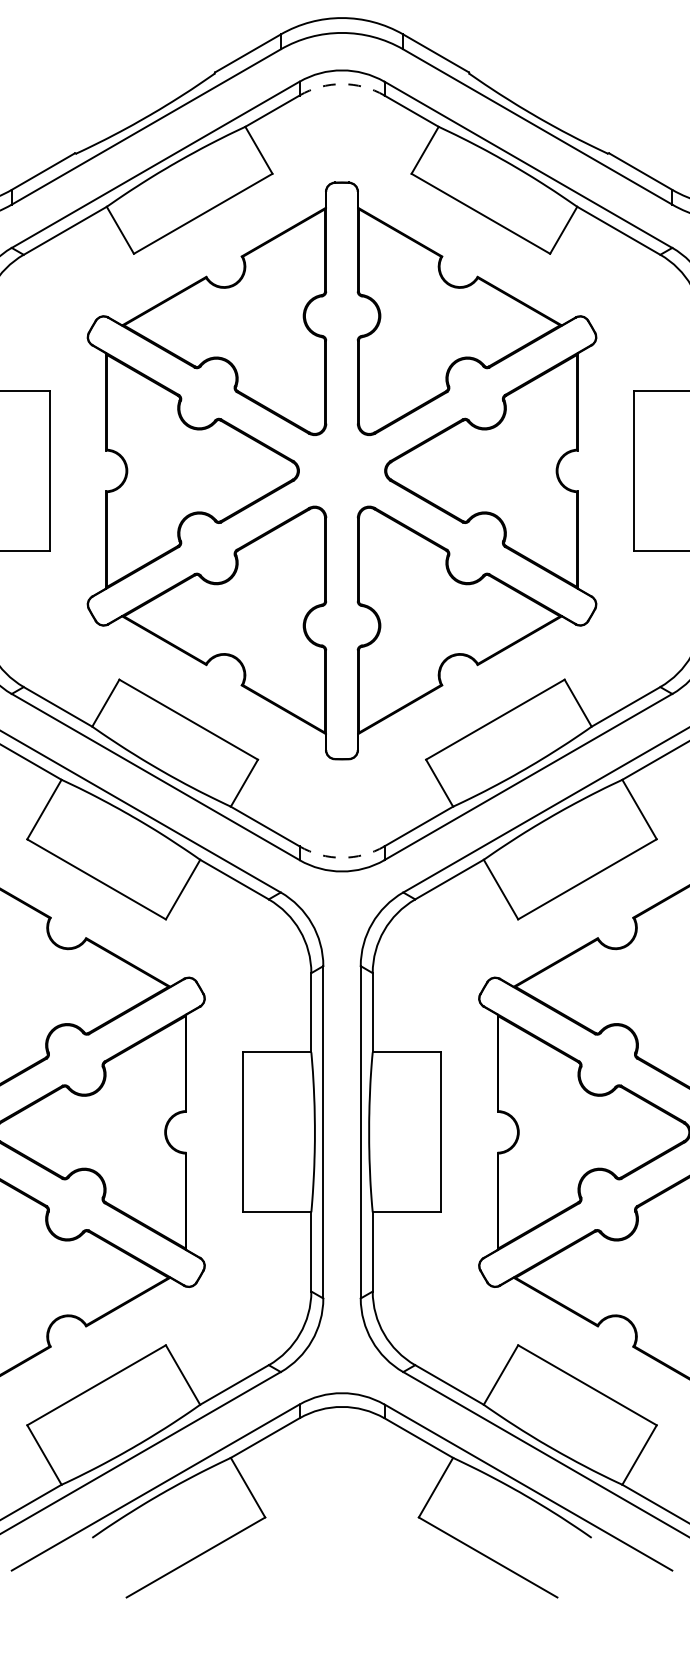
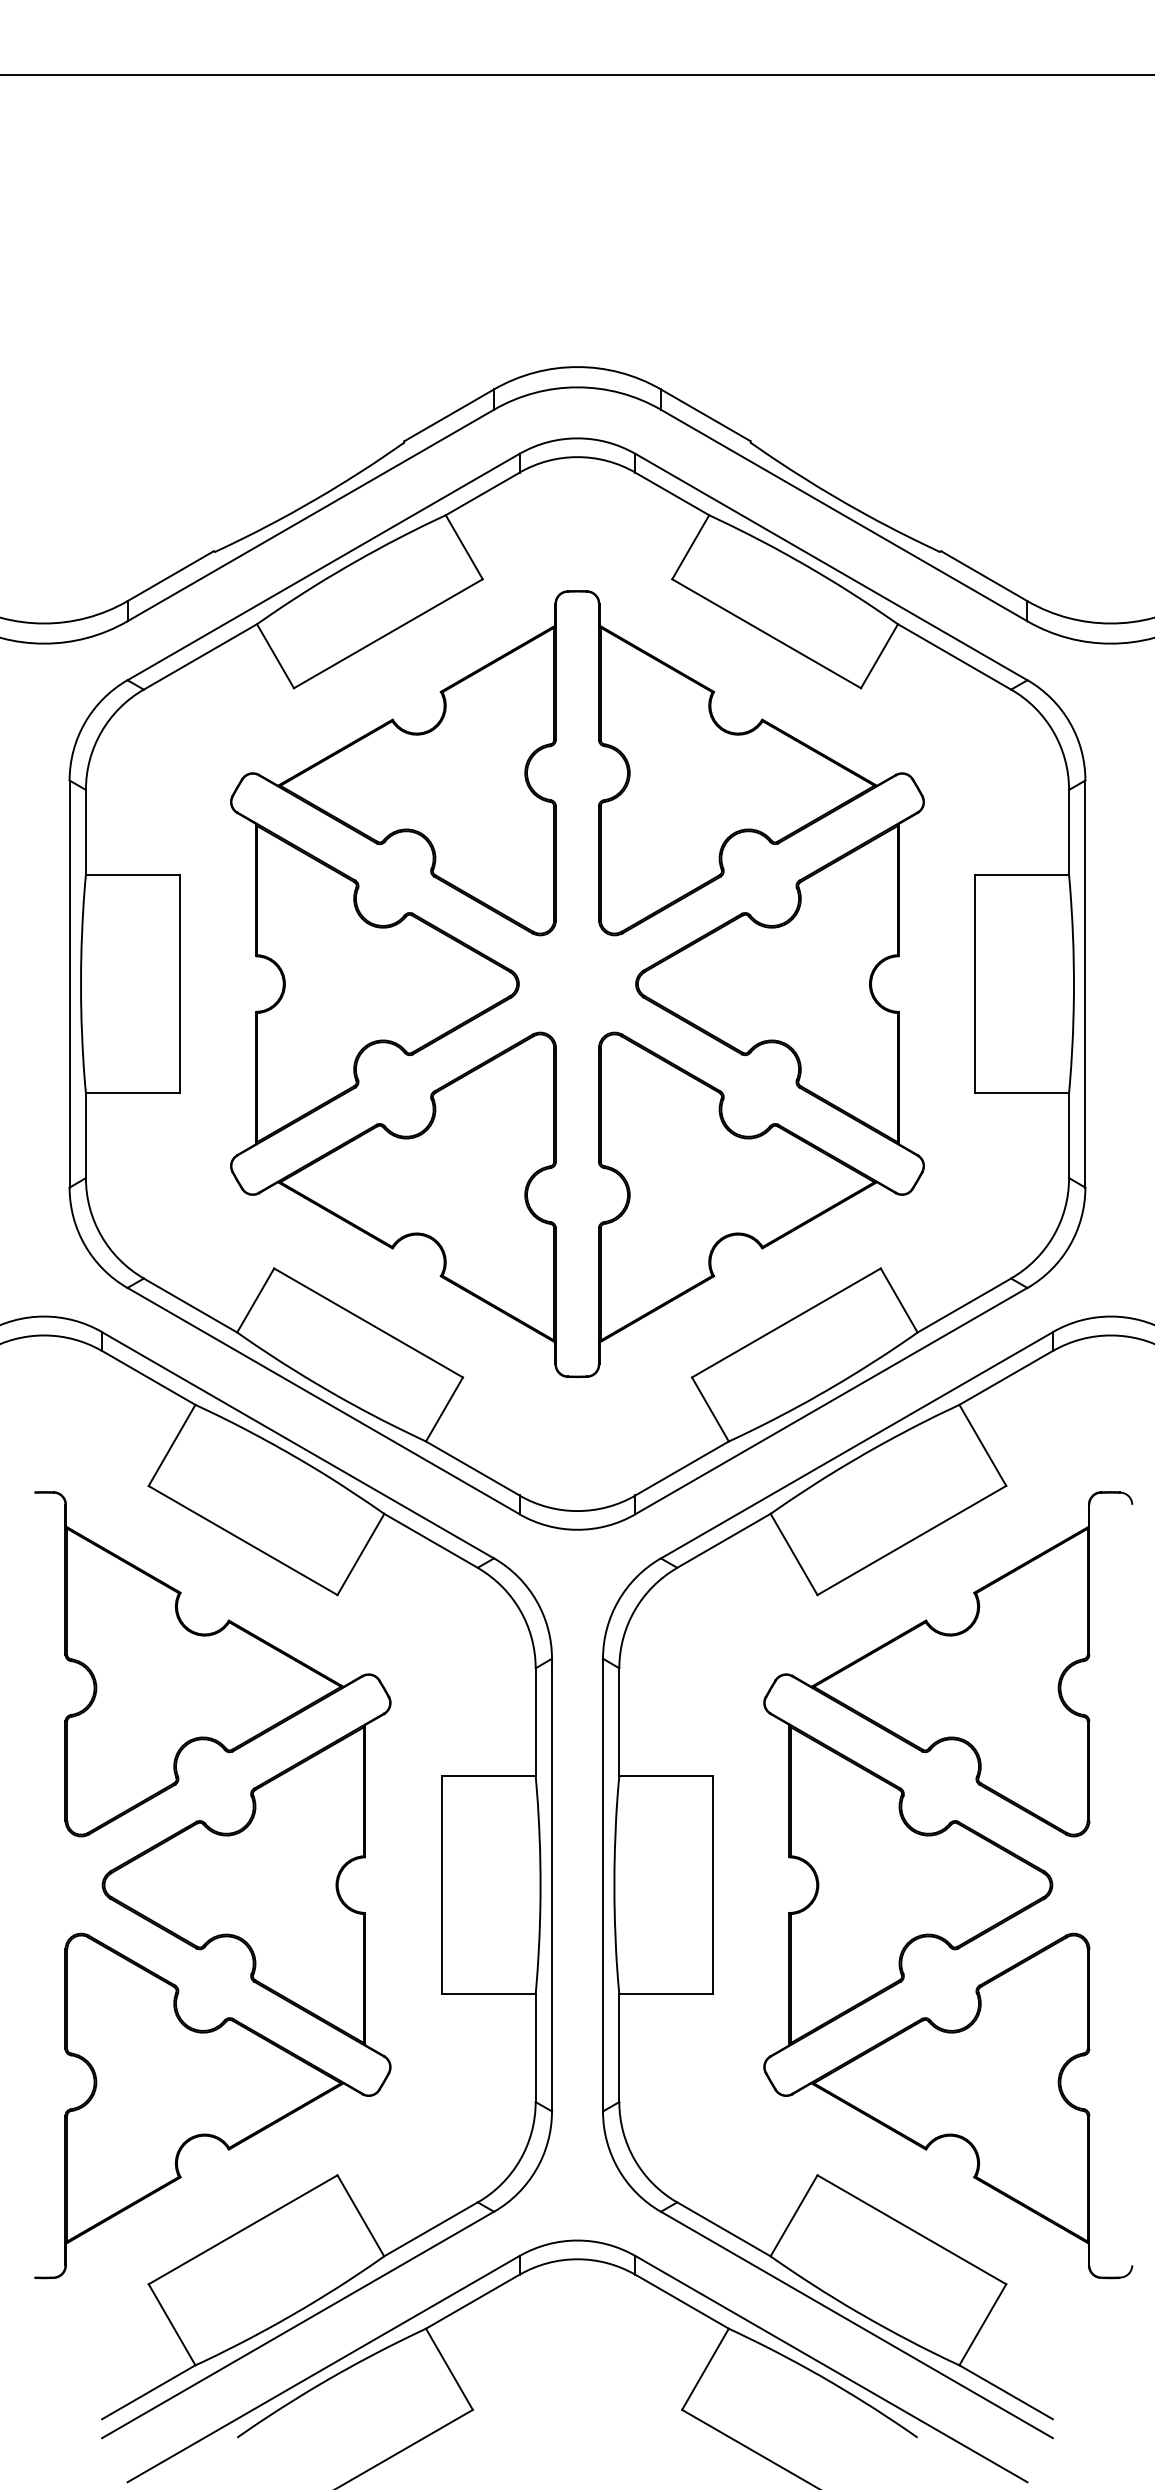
arc: (342, 84) -> (577, 457), dashed -> solid
arc: (342, 858) -> (577, 1511), dashed -> solid

